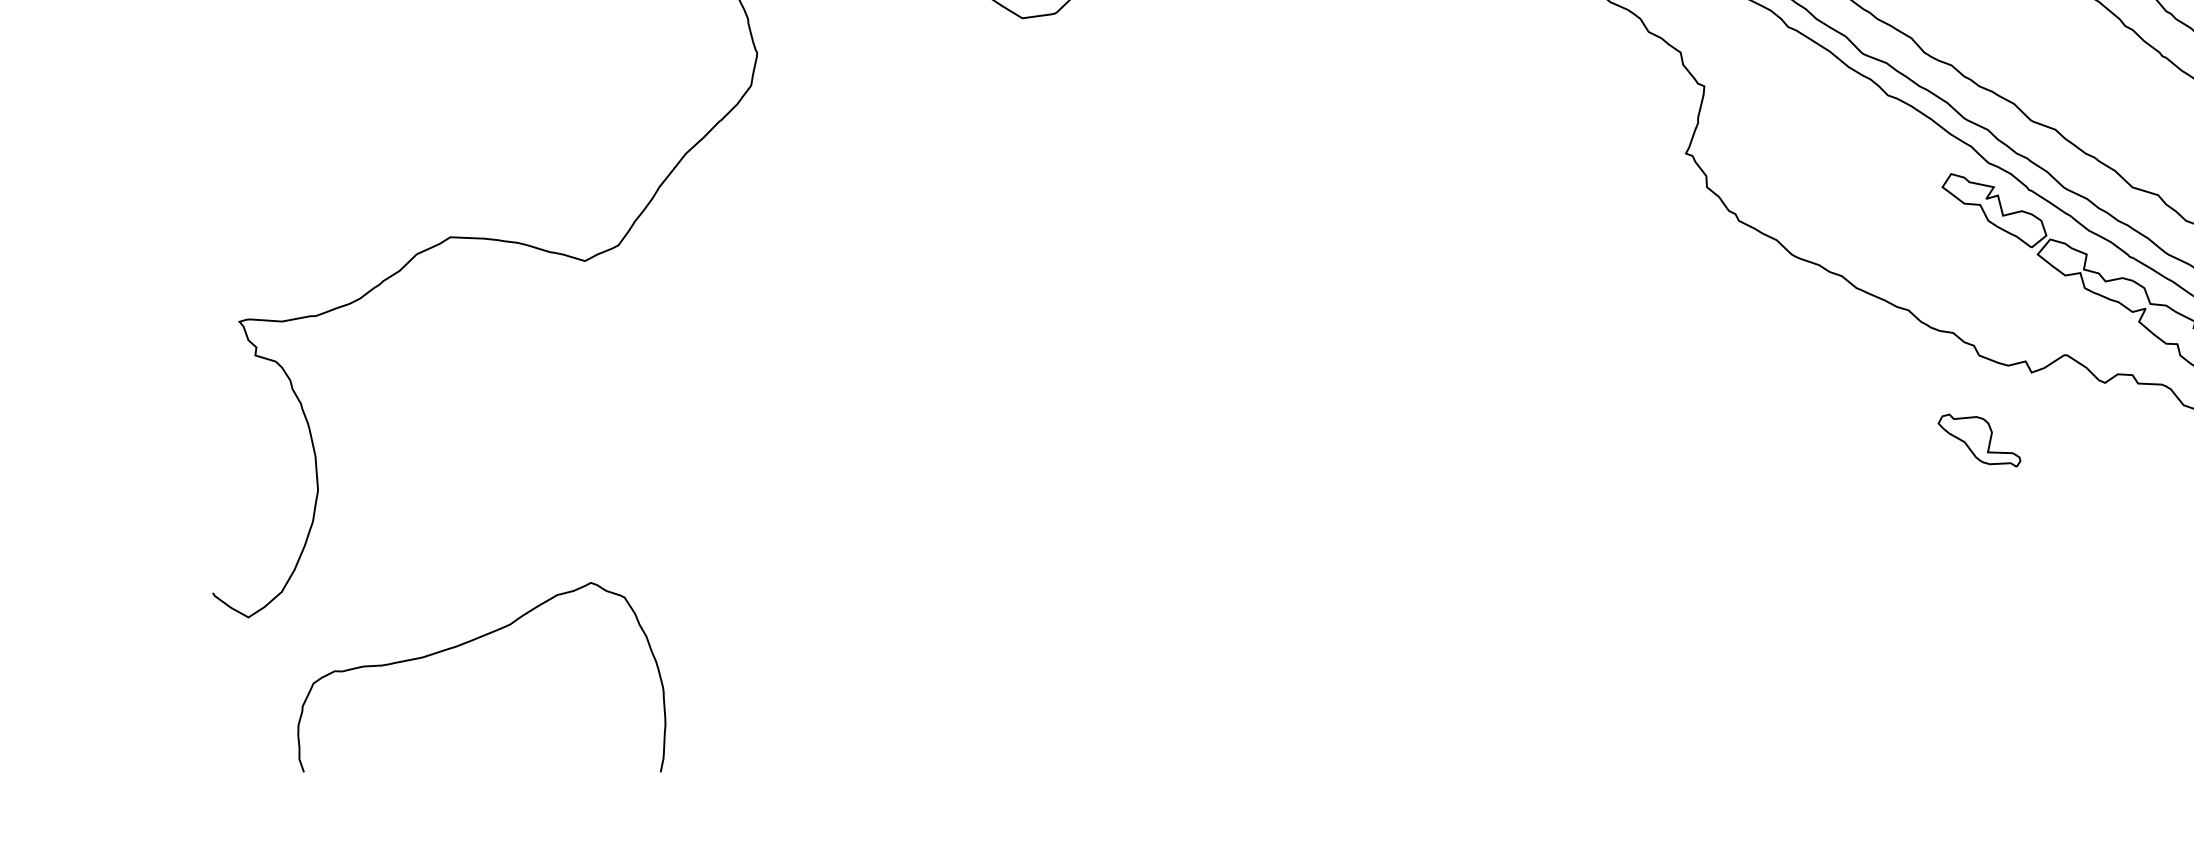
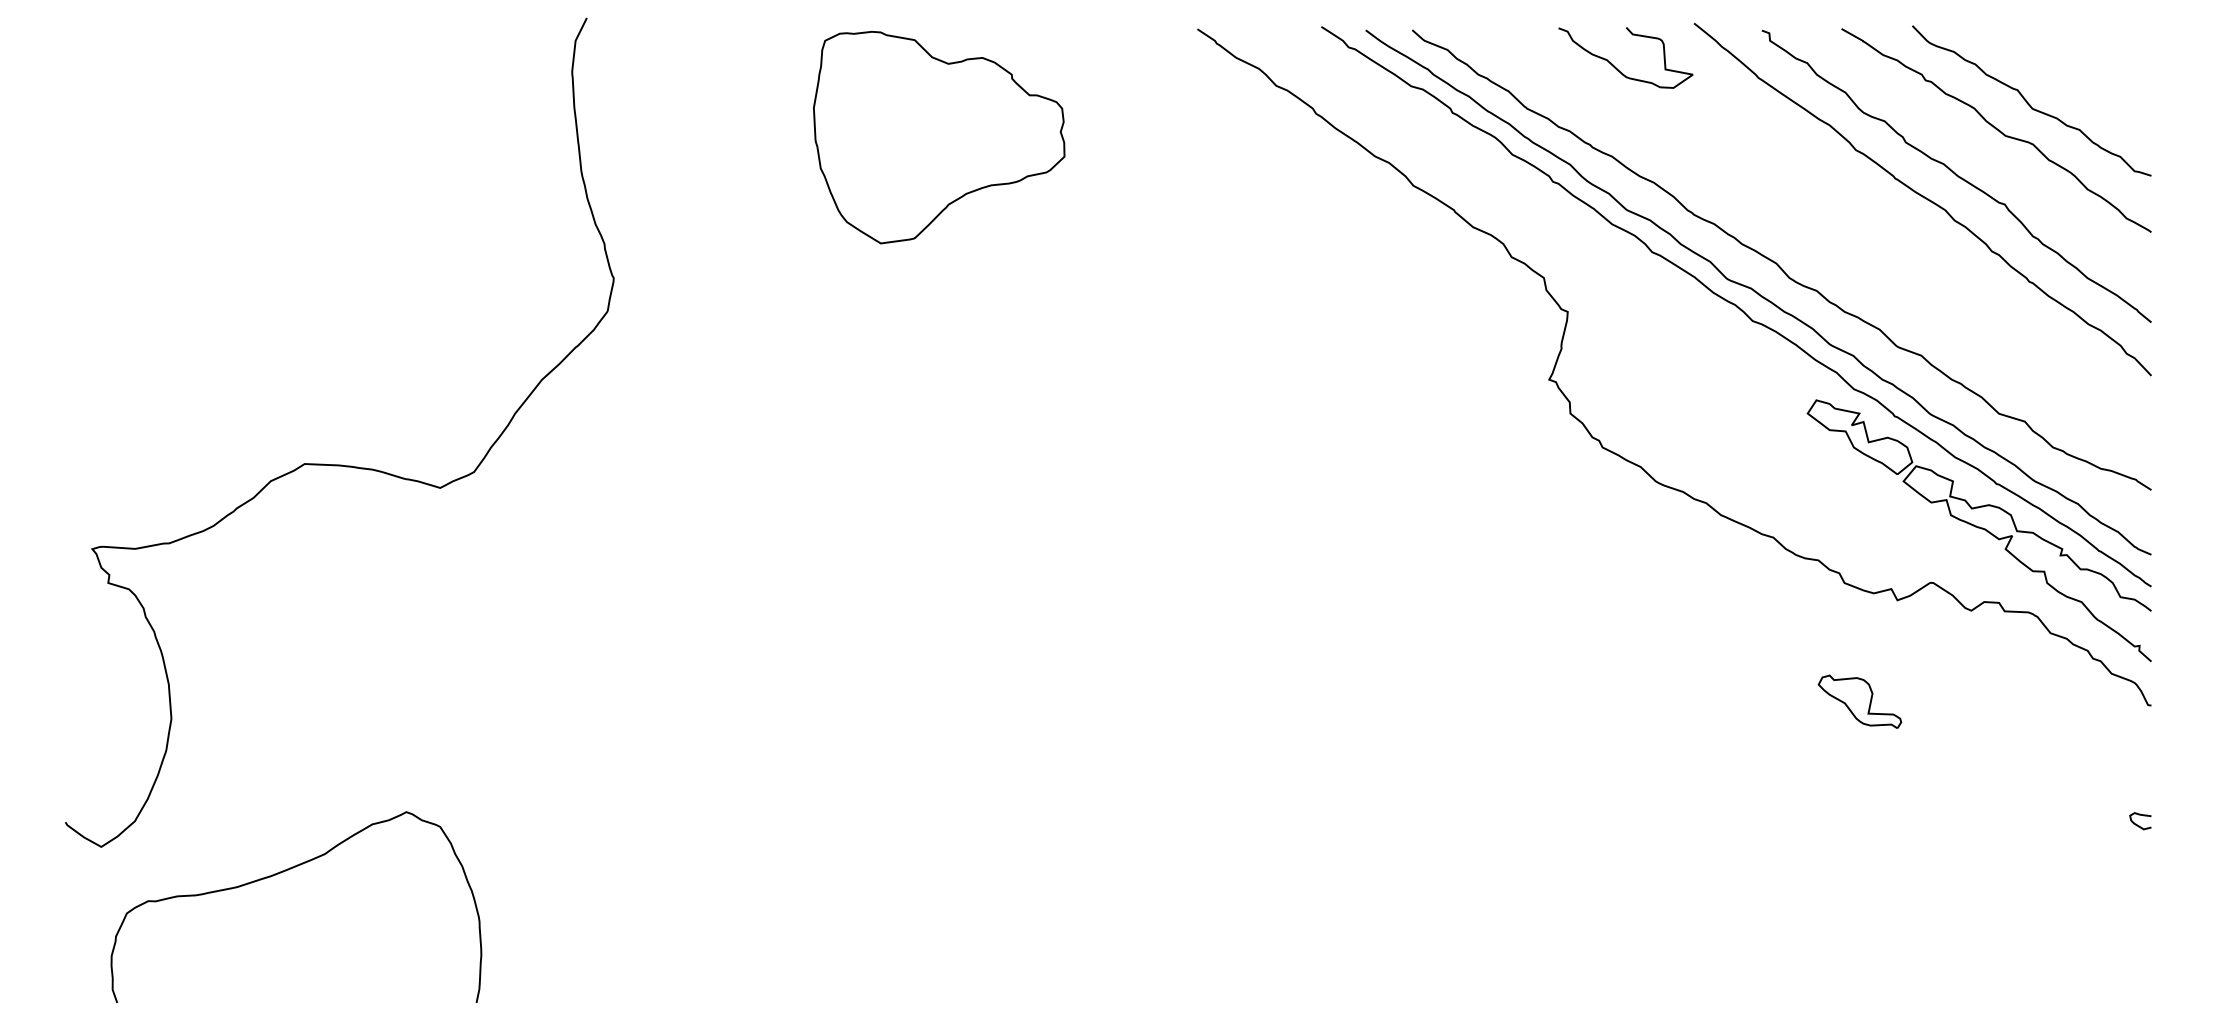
part: (1979, 440) -> (1859, 701), moved
curve: (467, 643) -> (281, 873), moved

